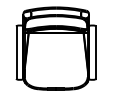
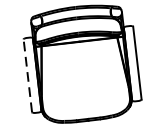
line: (16, 52) -> (27, 75), solid -> dashed

